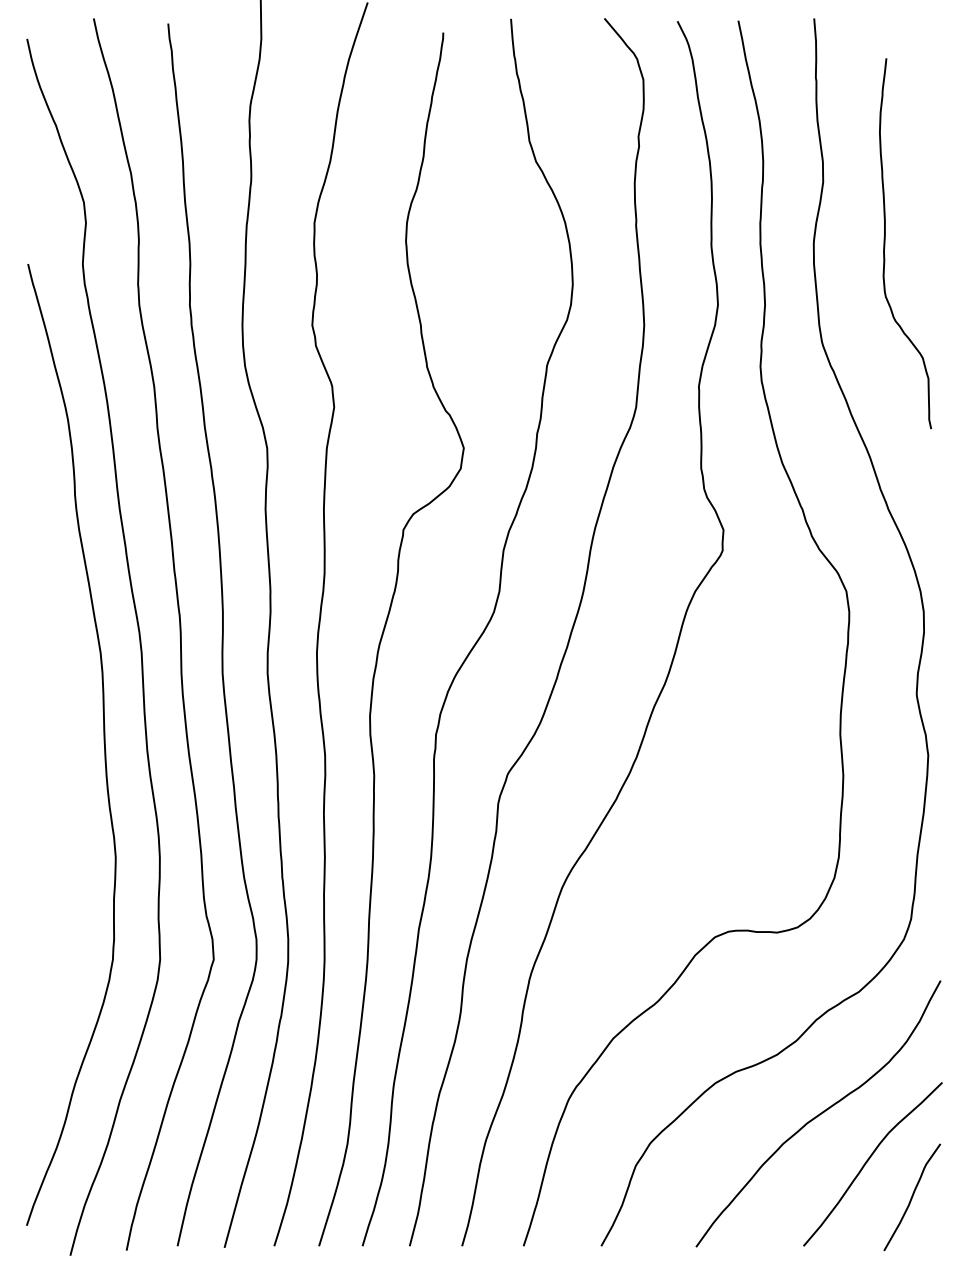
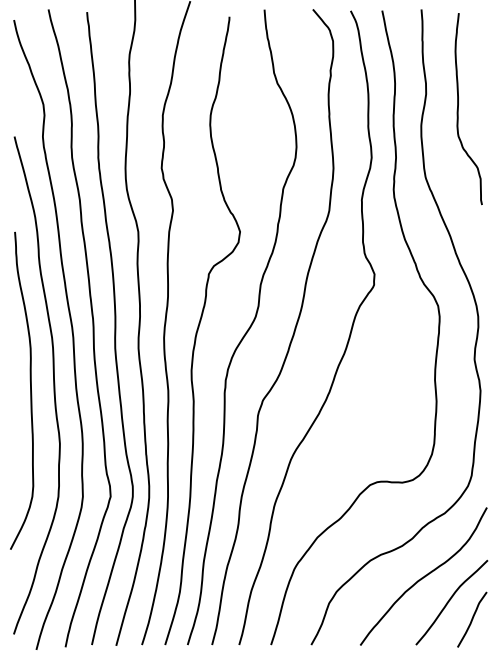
curve: (885, 244) -> (458, 109), moved
curve: (58, 754) -> (30, 390), added

